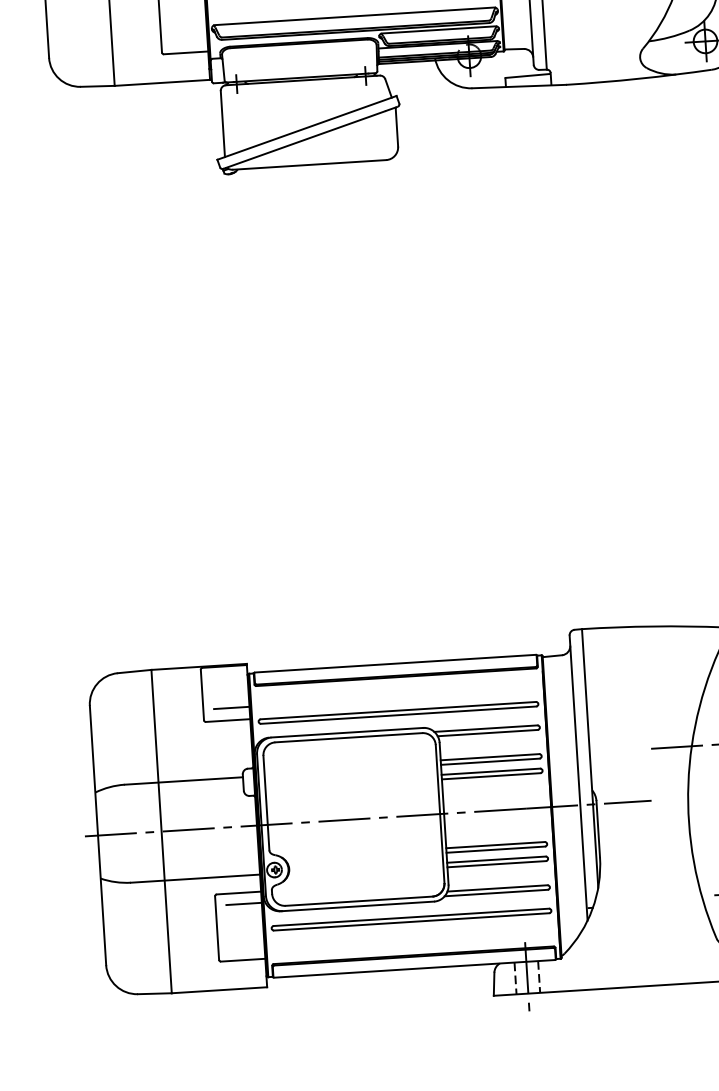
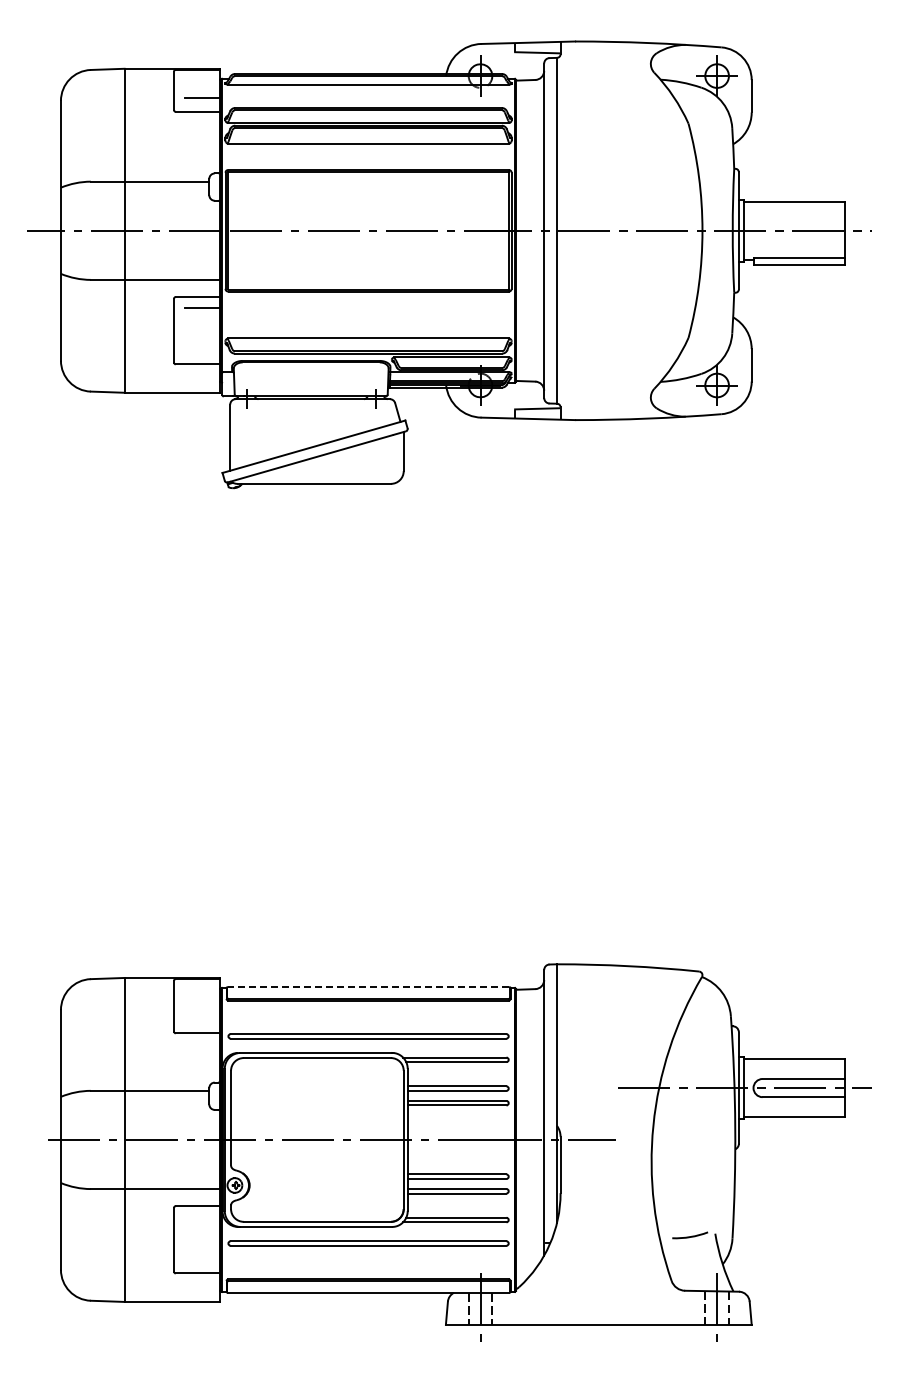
line: (395, 664) -> (368, 987), solid -> dashed
line: (231, 707) -> (202, 1020), removed
line: (244, 904) -> (202, 1217), removed

